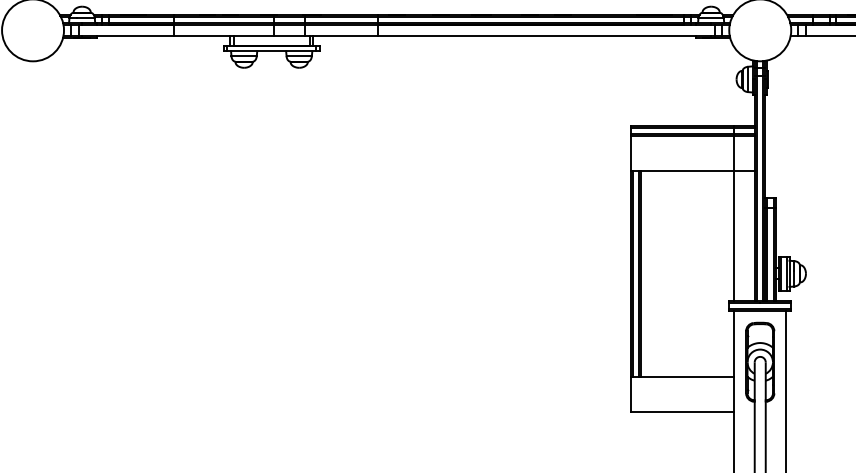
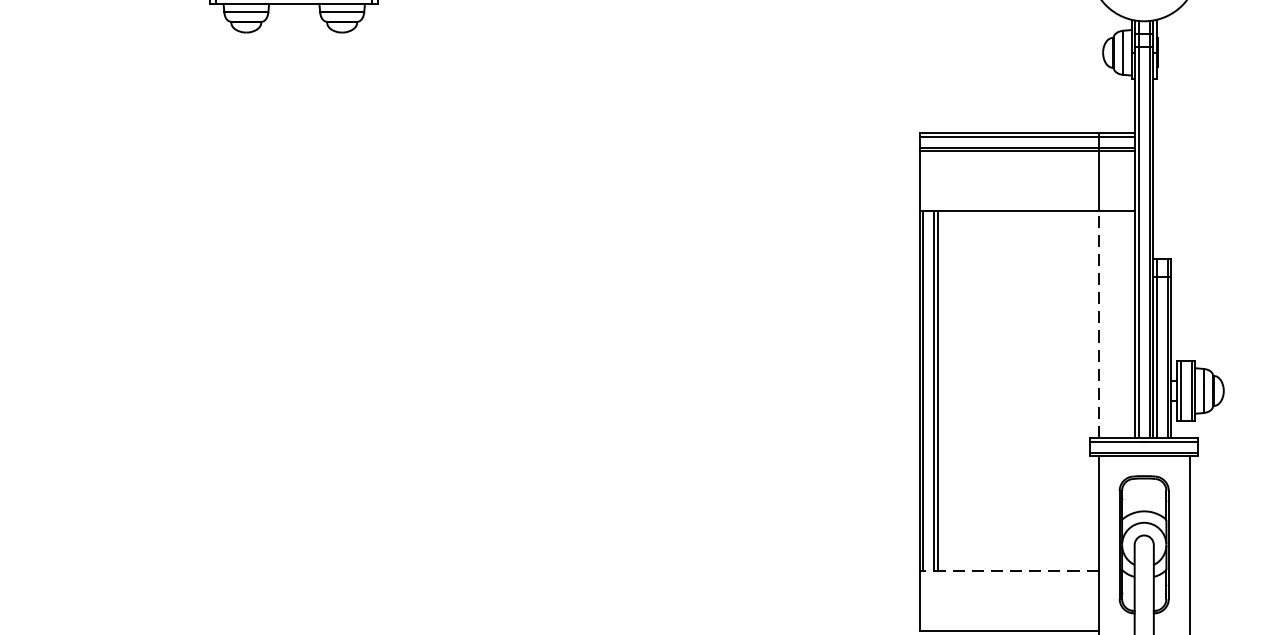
line: (734, 235) -> (1099, 324), solid -> dashed
line: (682, 377) -> (1009, 571), solid -> dashed

